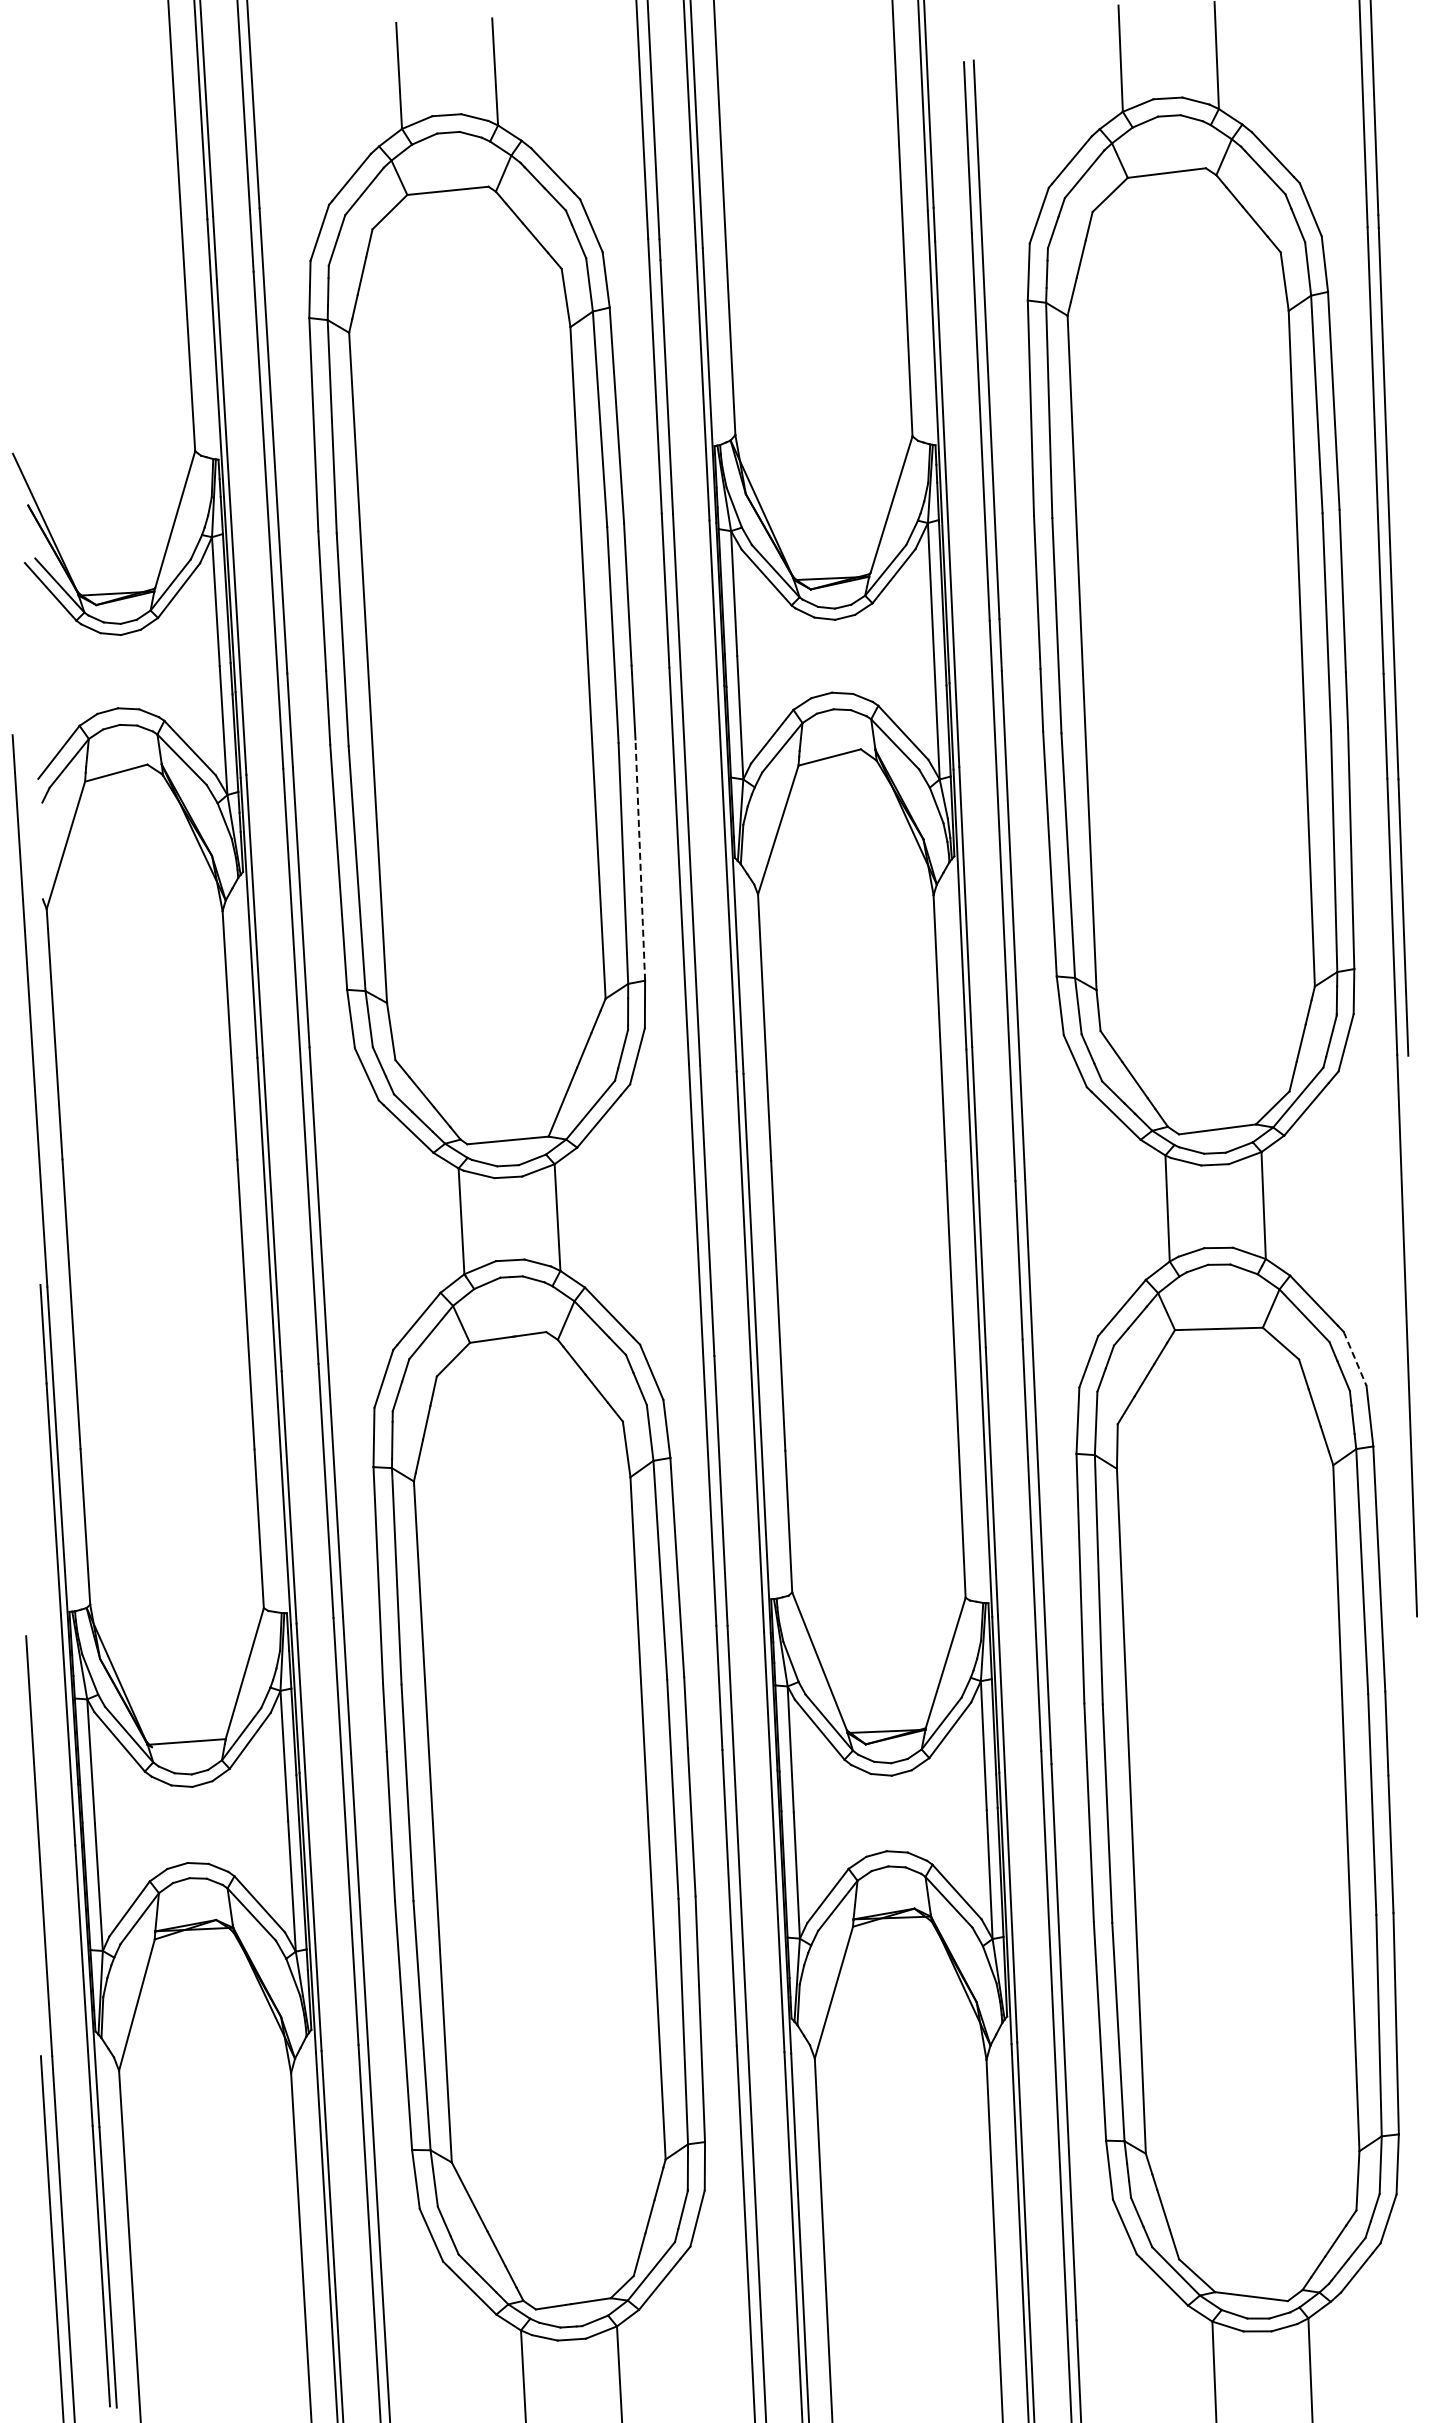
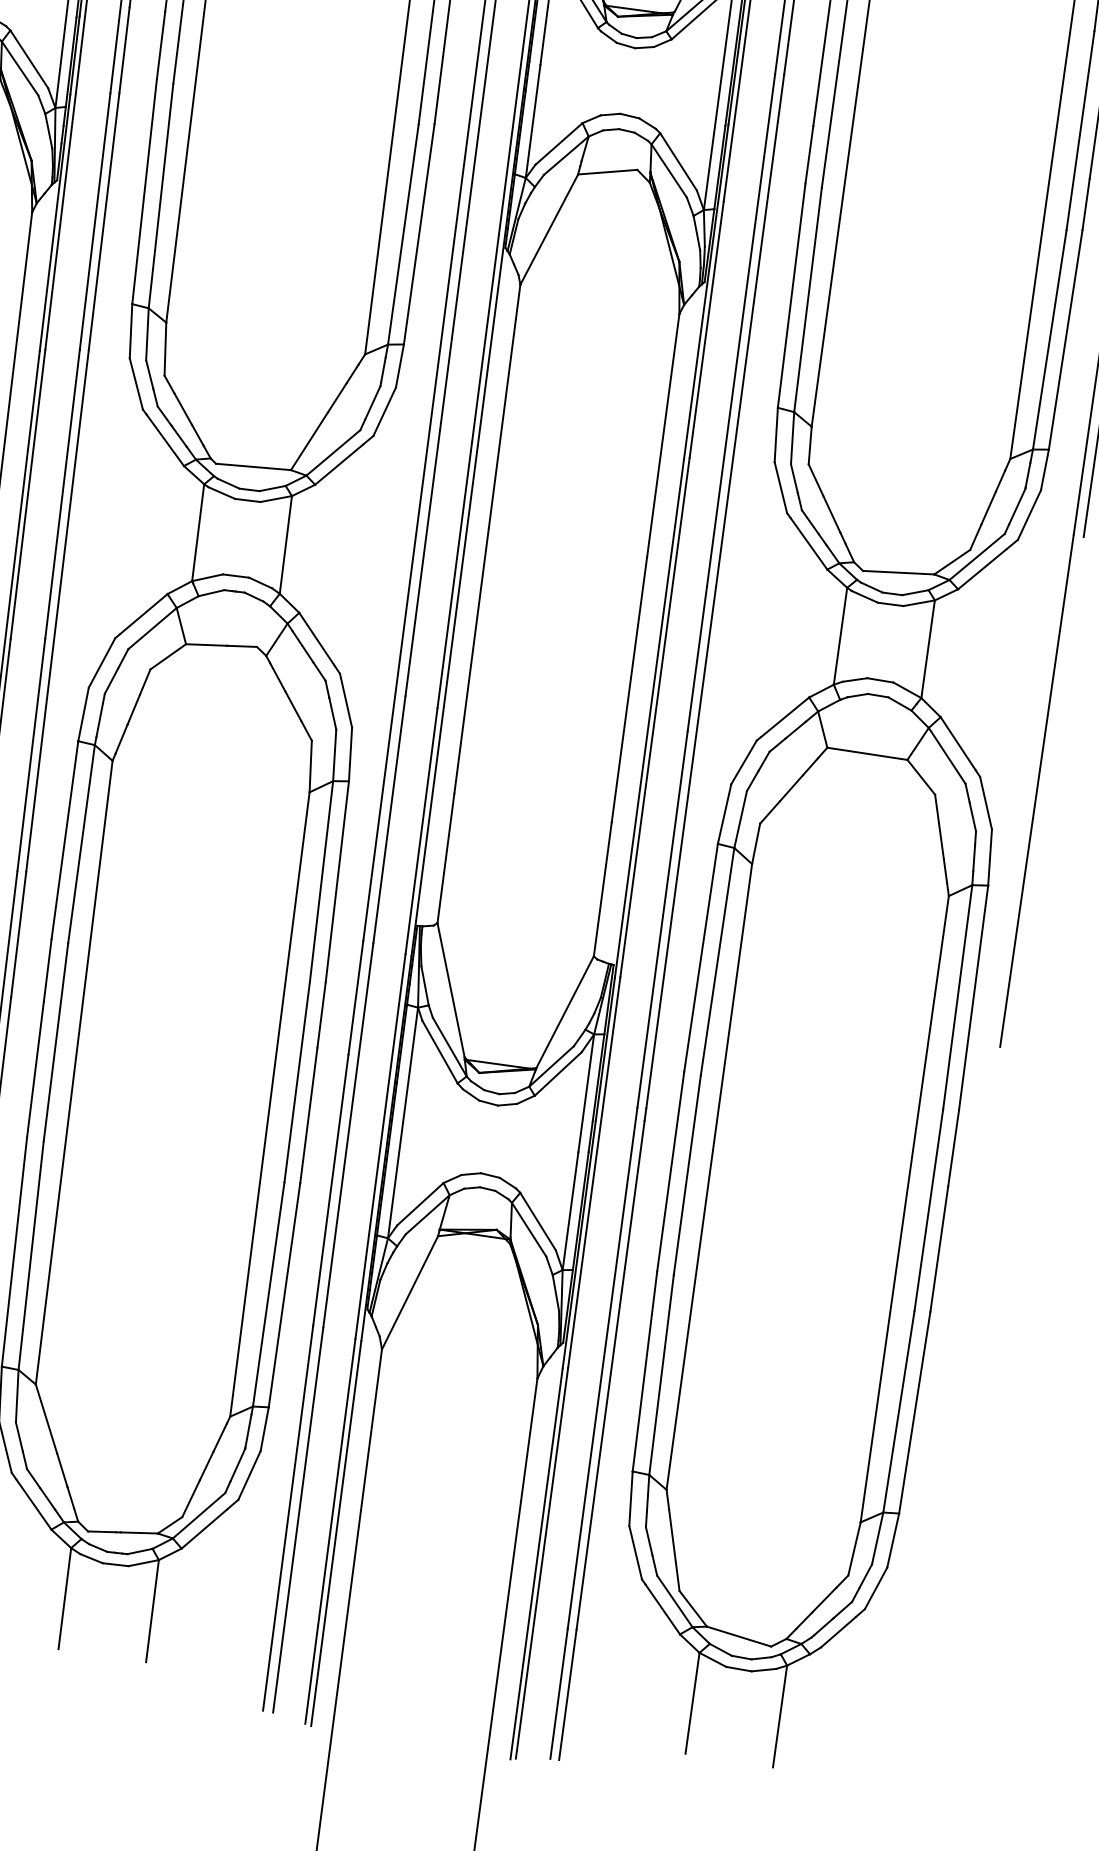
line: (640, 860) -> (419, 234), dashed -> solid
line: (1355, 1359) -> (986, 803), dashed -> solid

